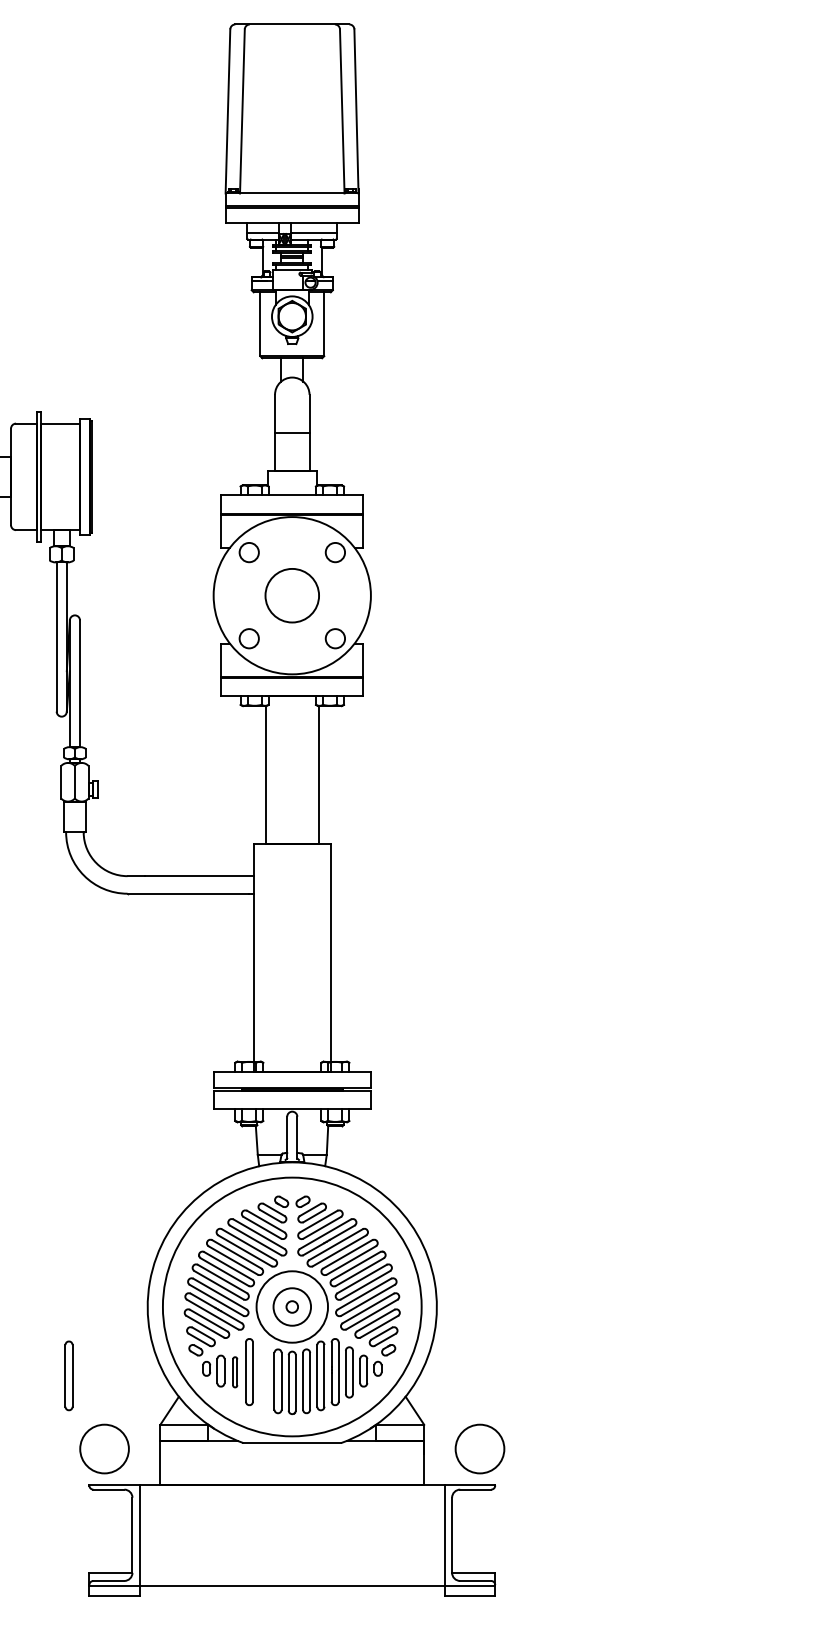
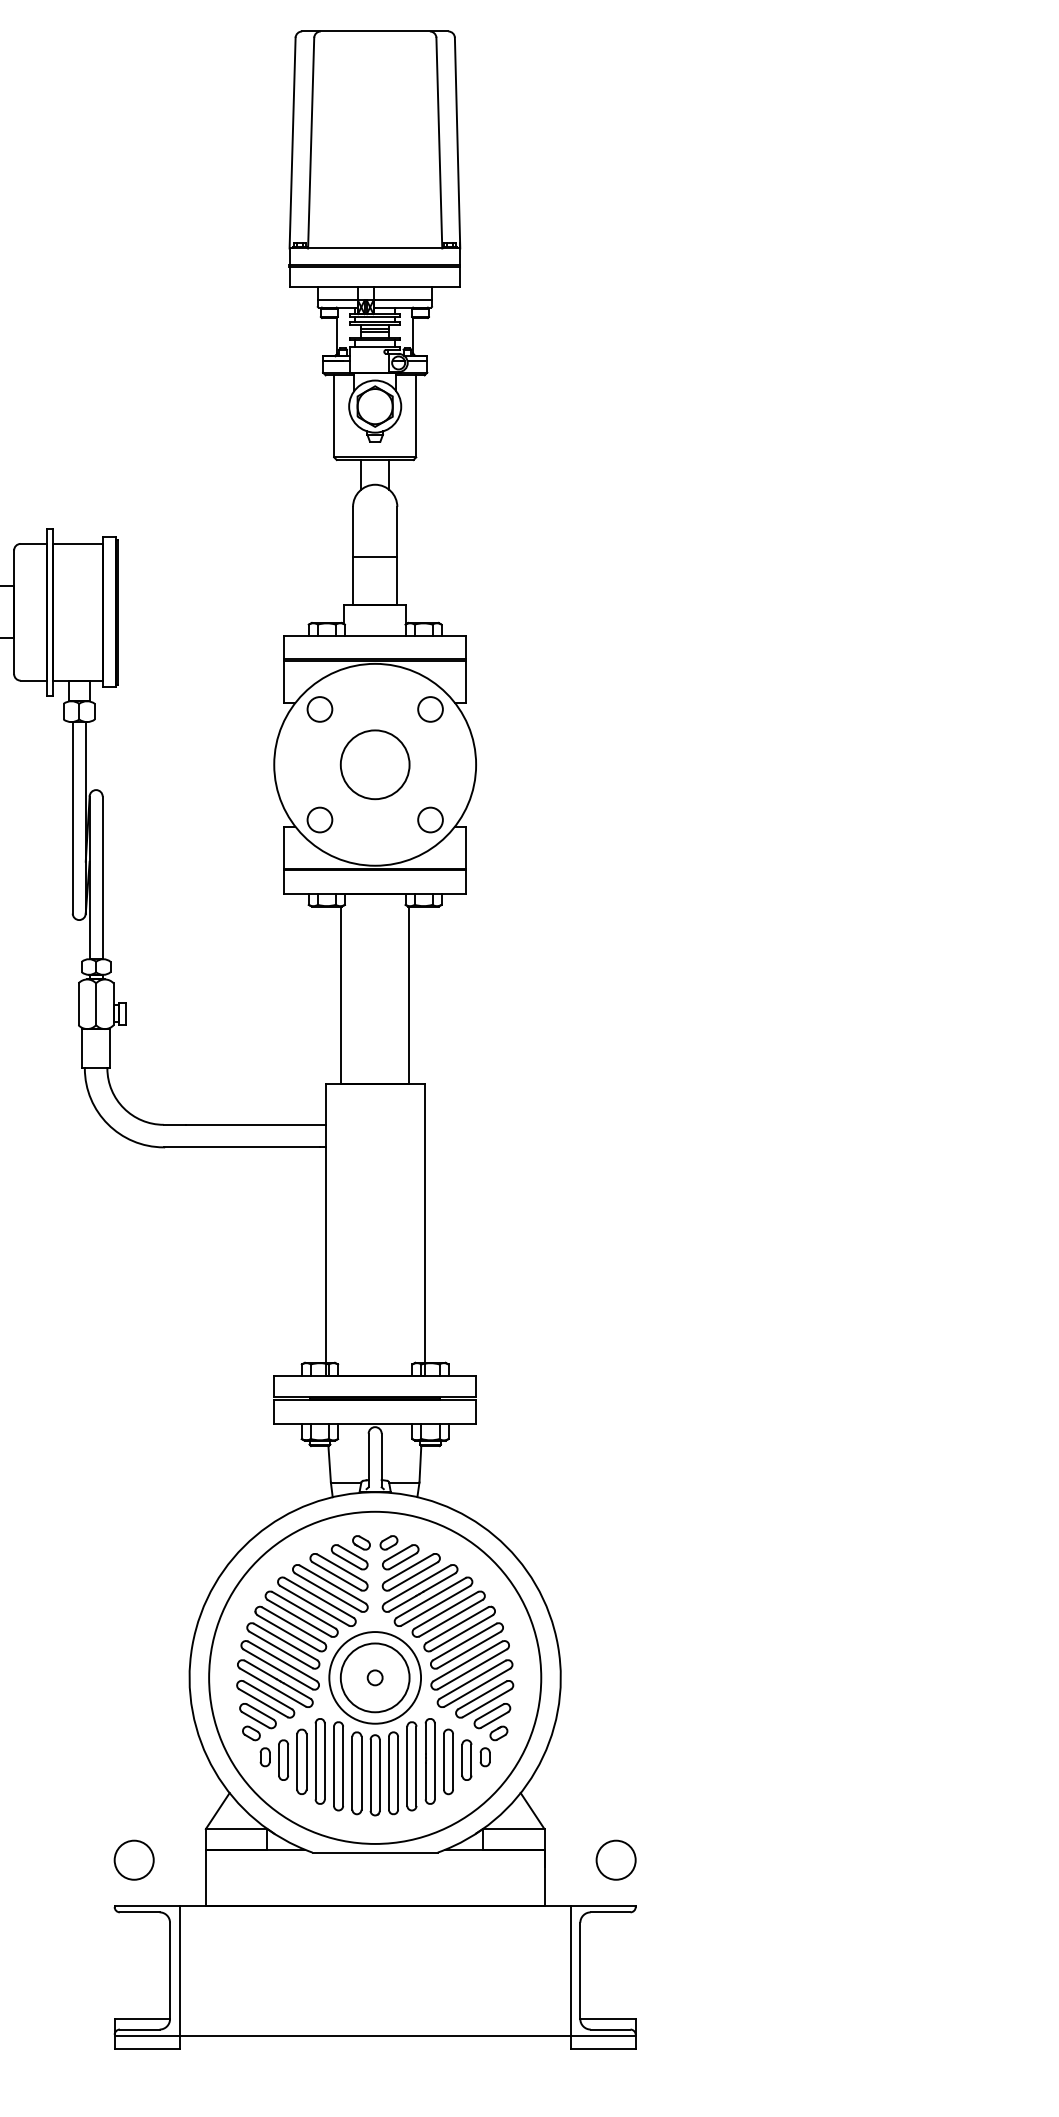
circle: (291, 1306) -> (374, 1677), size x1.43
part: (234, 1372) -> (301, 1761), size x1.67
part: (68, 1376) -> (338, 1766), moved
circle: (104, 1448) -> (133, 1859), size x0.62
circle: (479, 1448) -> (615, 1859), size x0.62

